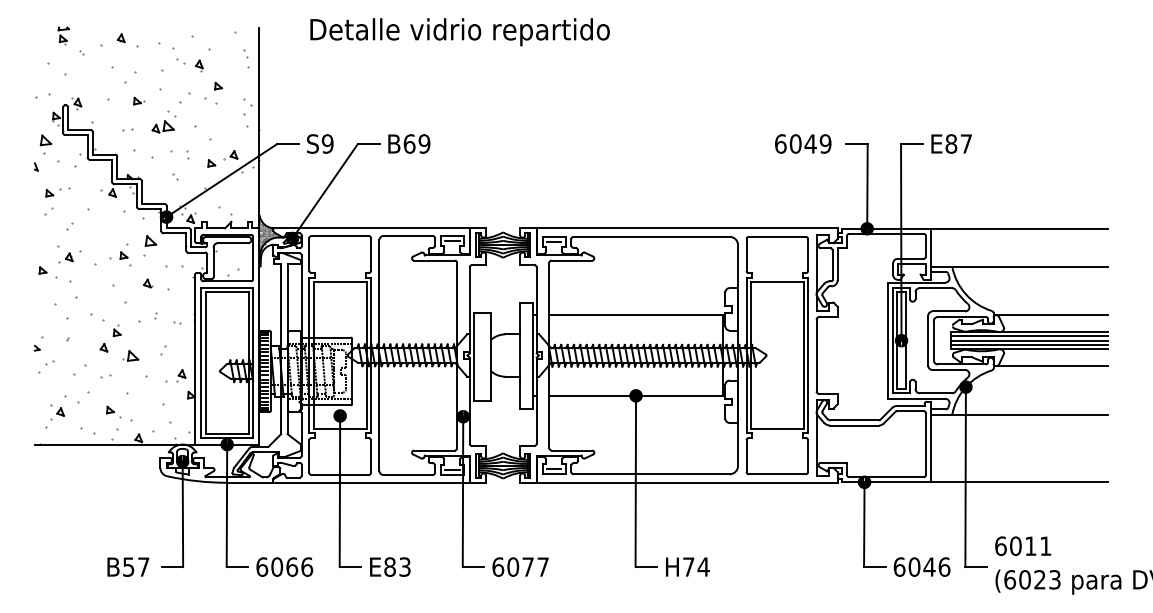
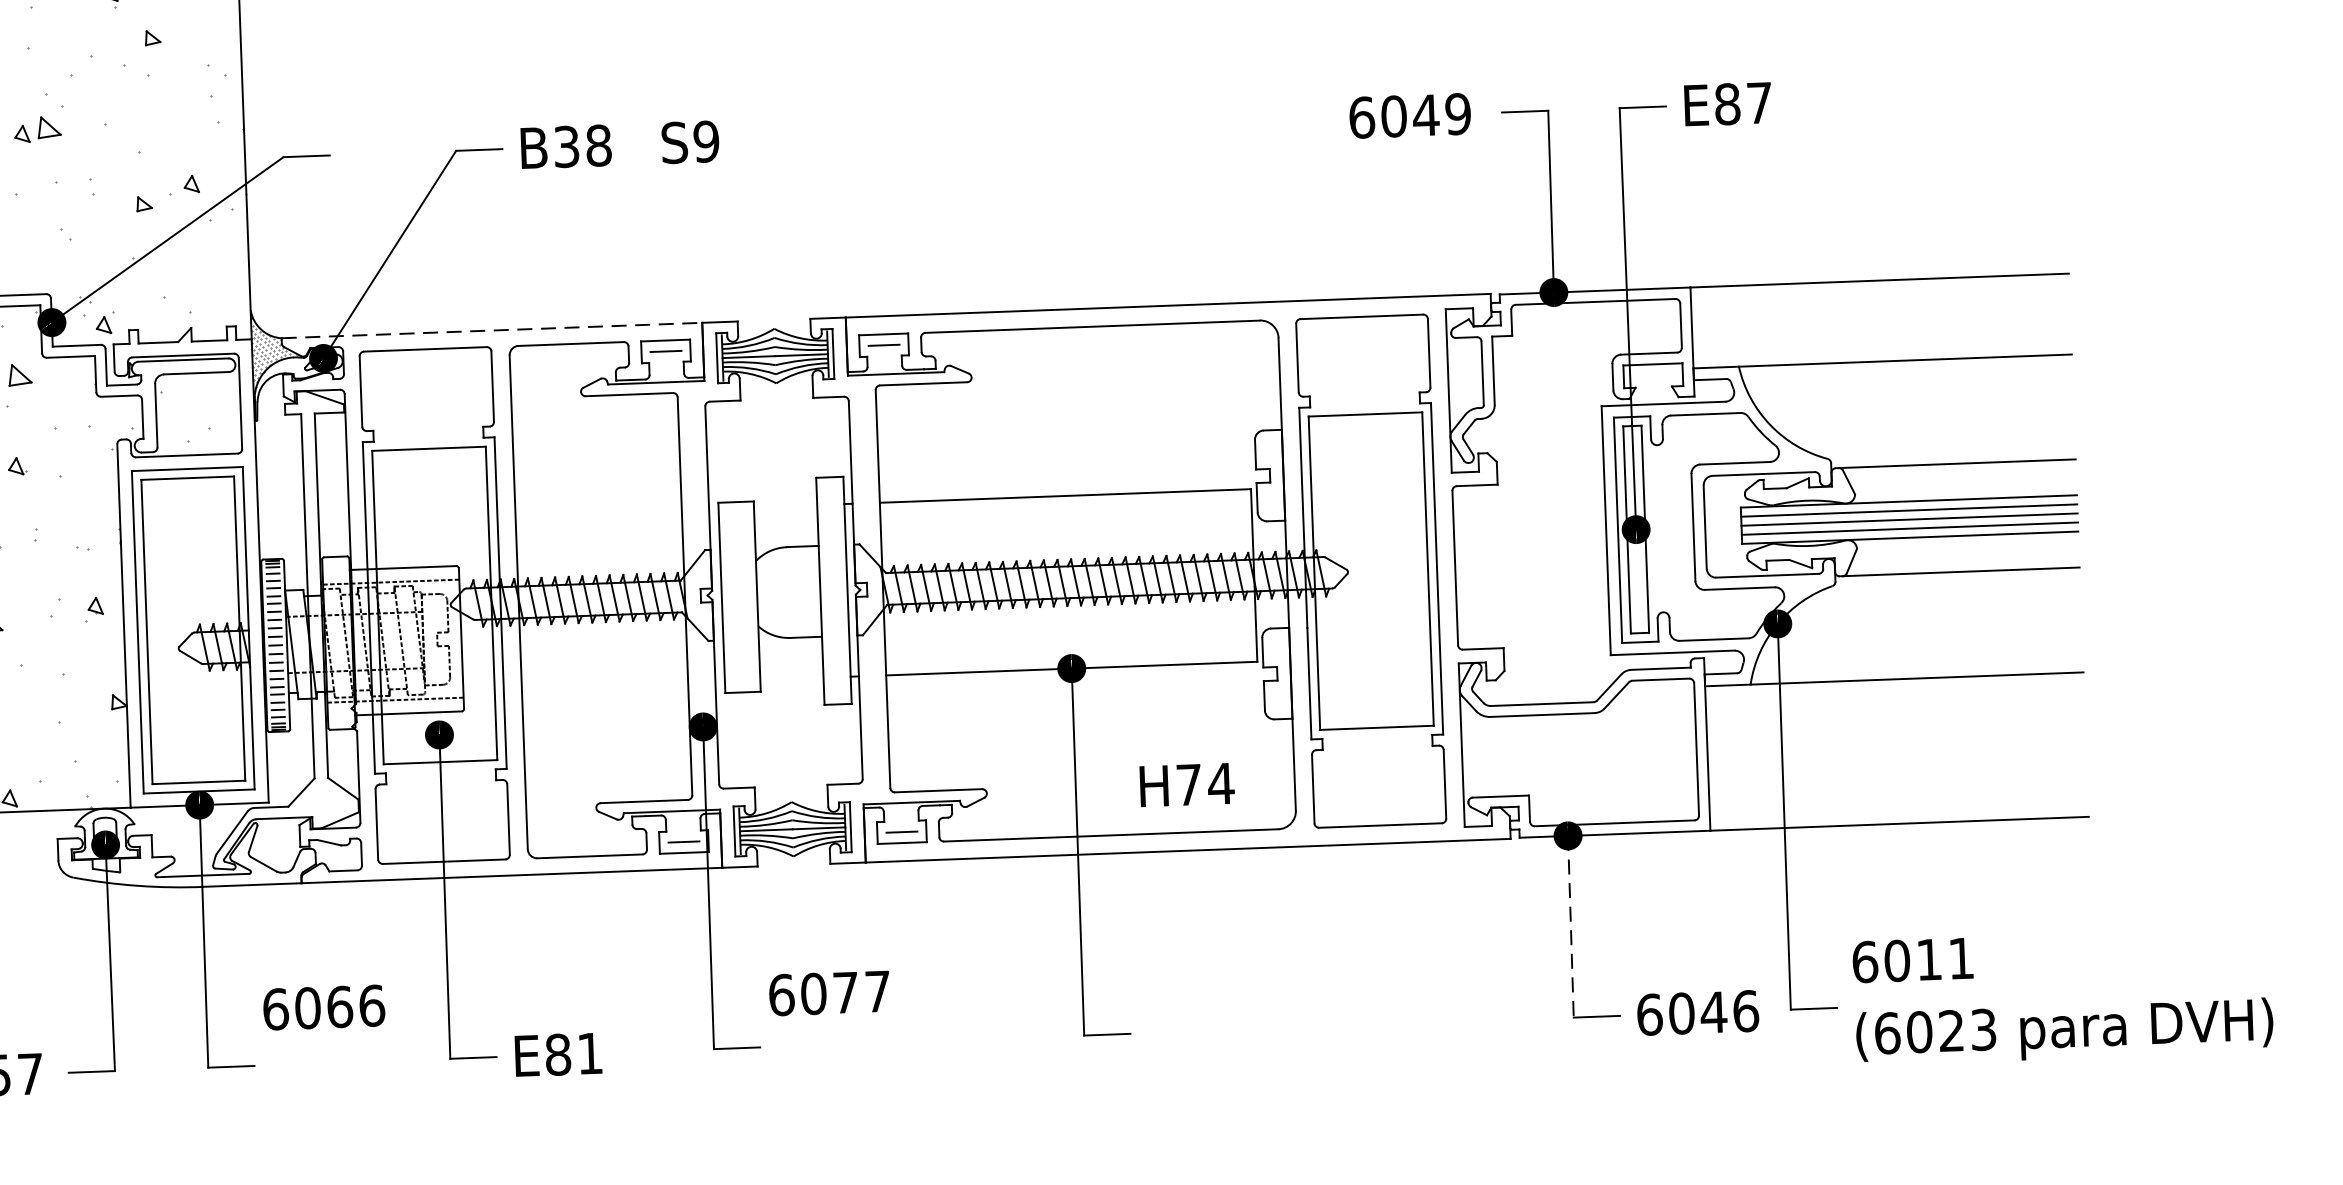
text: (320, 143) -> (690, 141), moved
text: (416, 143) -> (581, 145), B69 -> B38
line: (372, 228) -> (494, 330), solid -> dashed
part: (181, 375) -> (94, 609), moved
line: (864, 525) -> (1571, 928), solid -> dashed
text: (284, 566) -> (323, 1006), moved
text: (404, 566) -> (589, 1052), E83 -> E81
text: (520, 566) -> (829, 992), moved
text: (687, 566) -> (1186, 783), moved

